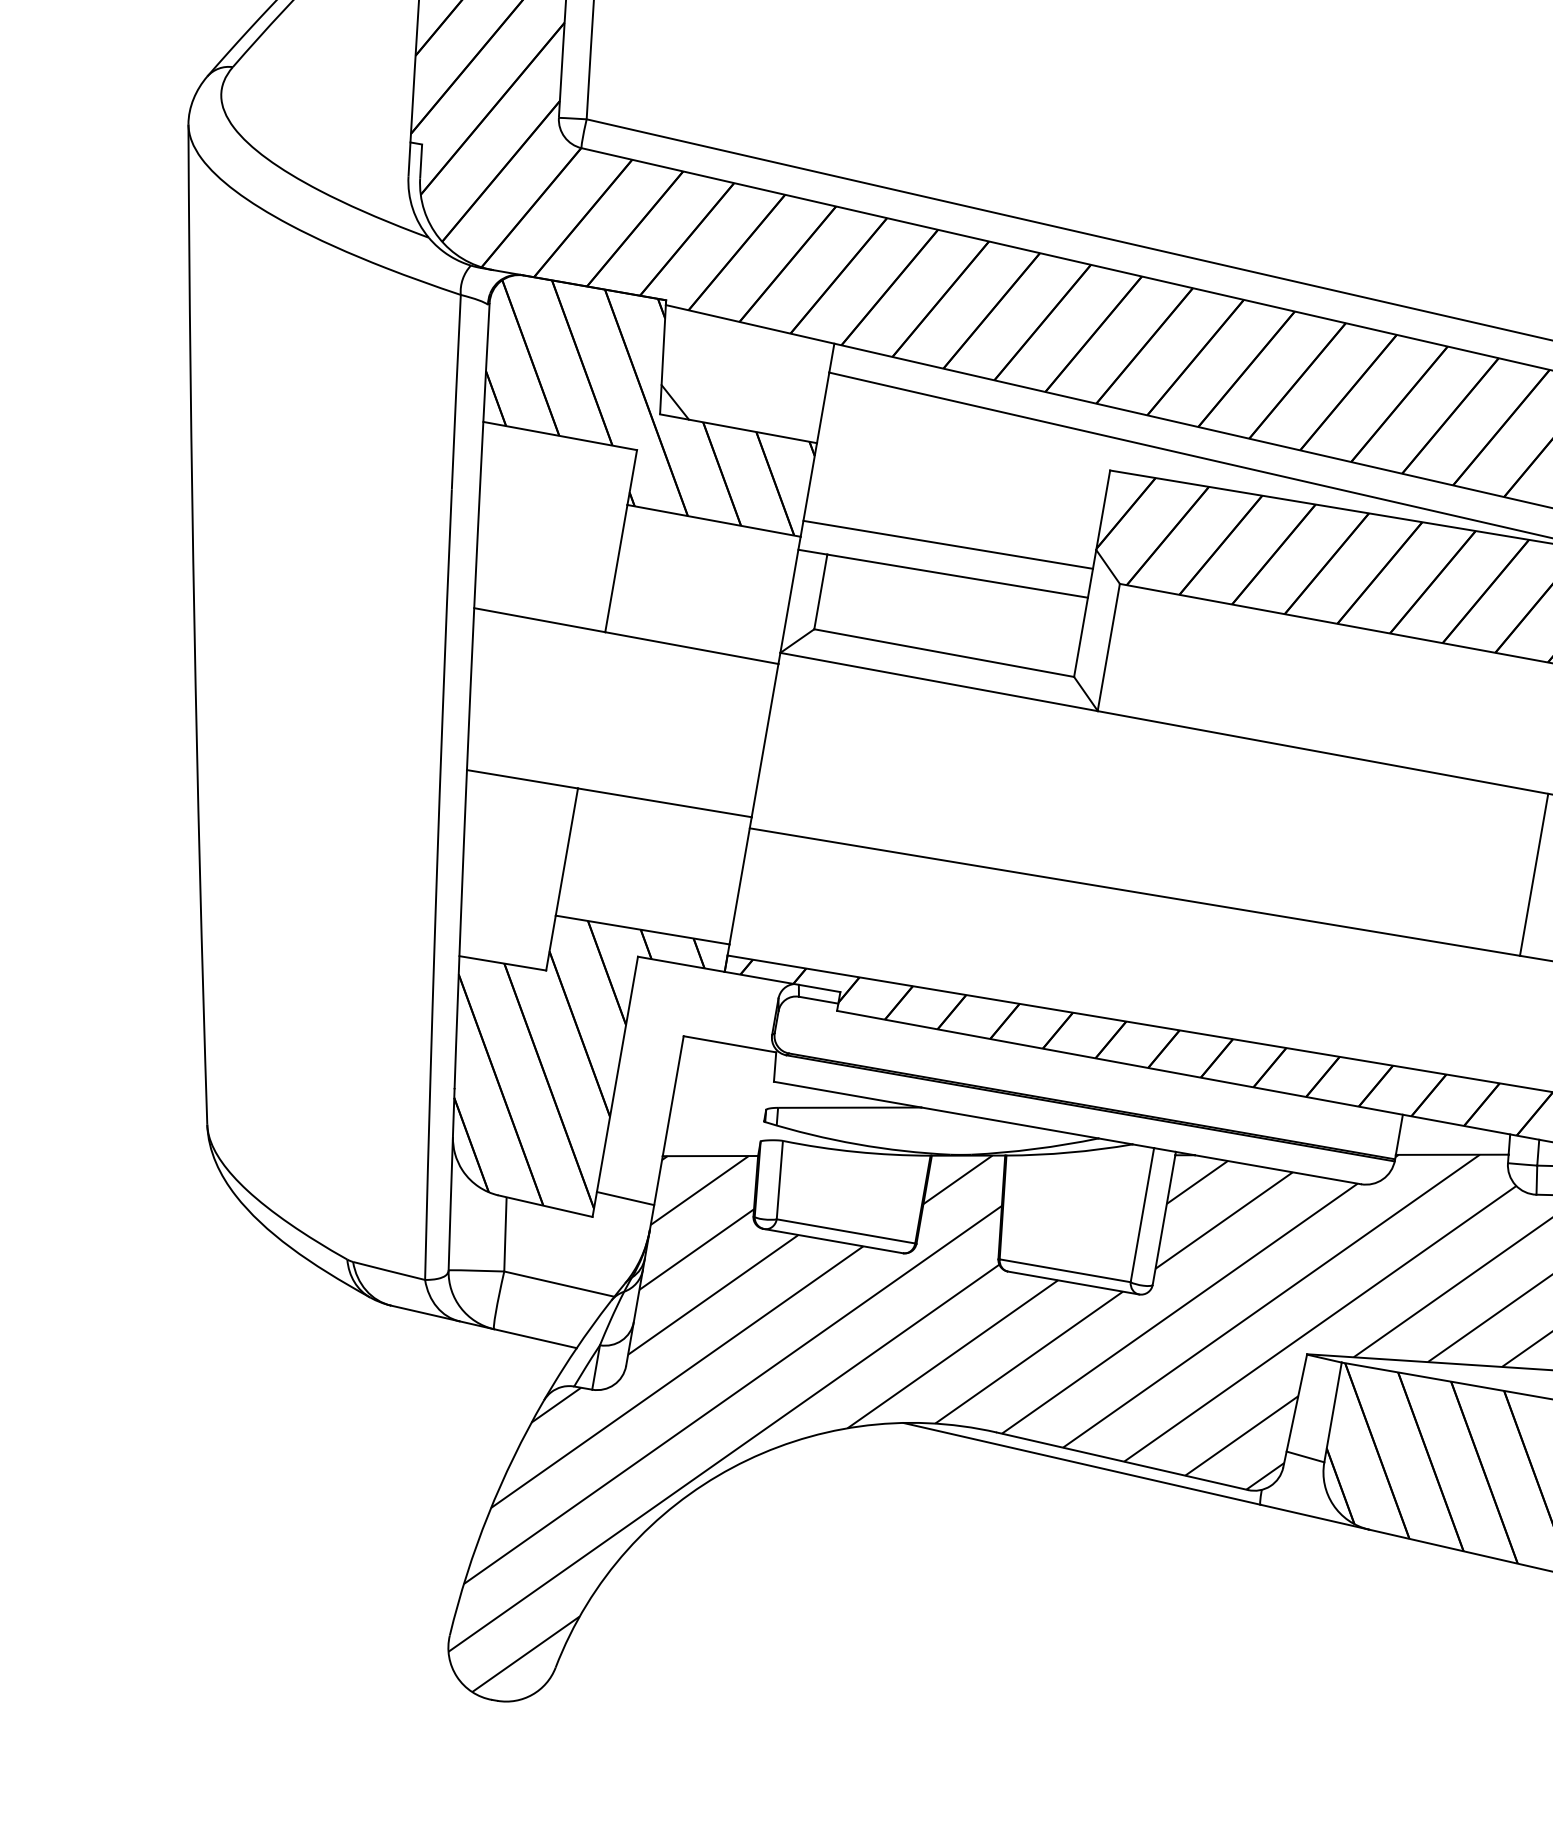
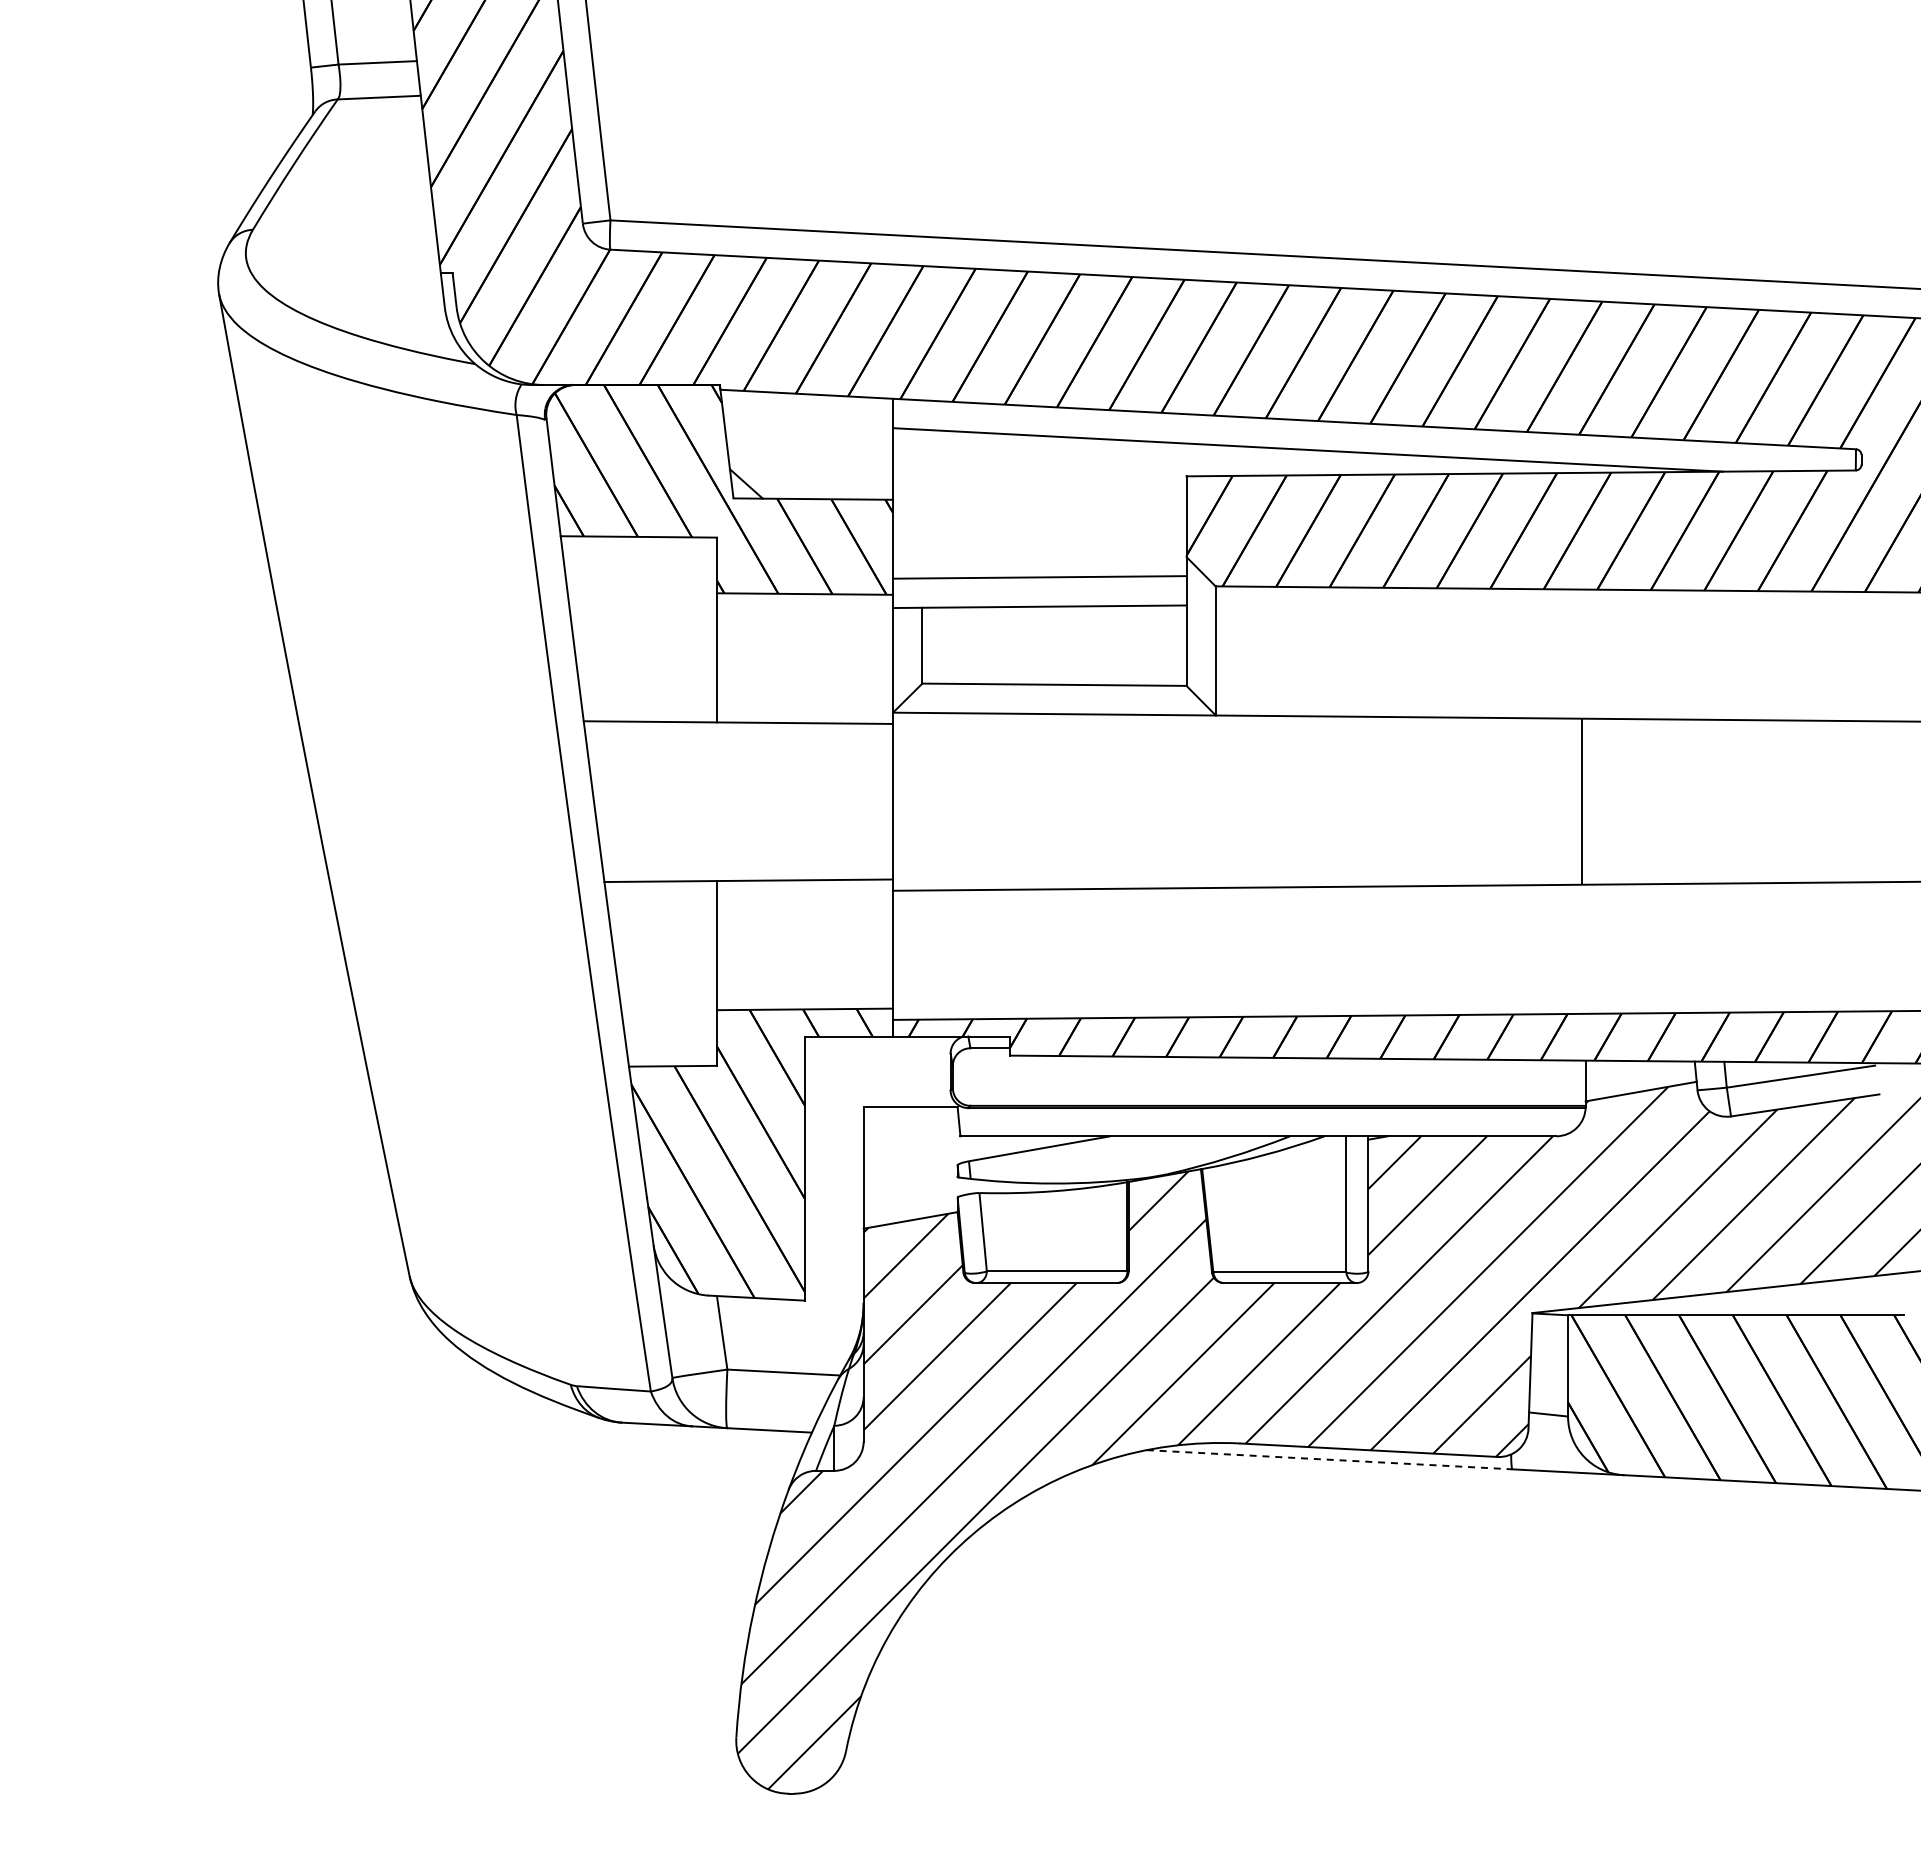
line: (1533, 874) -> (1581, 801), moved
line: (625, 1198) -> (834, 1276), removed
line: (1082, 1463) -> (1330, 1459), solid -> dashed

